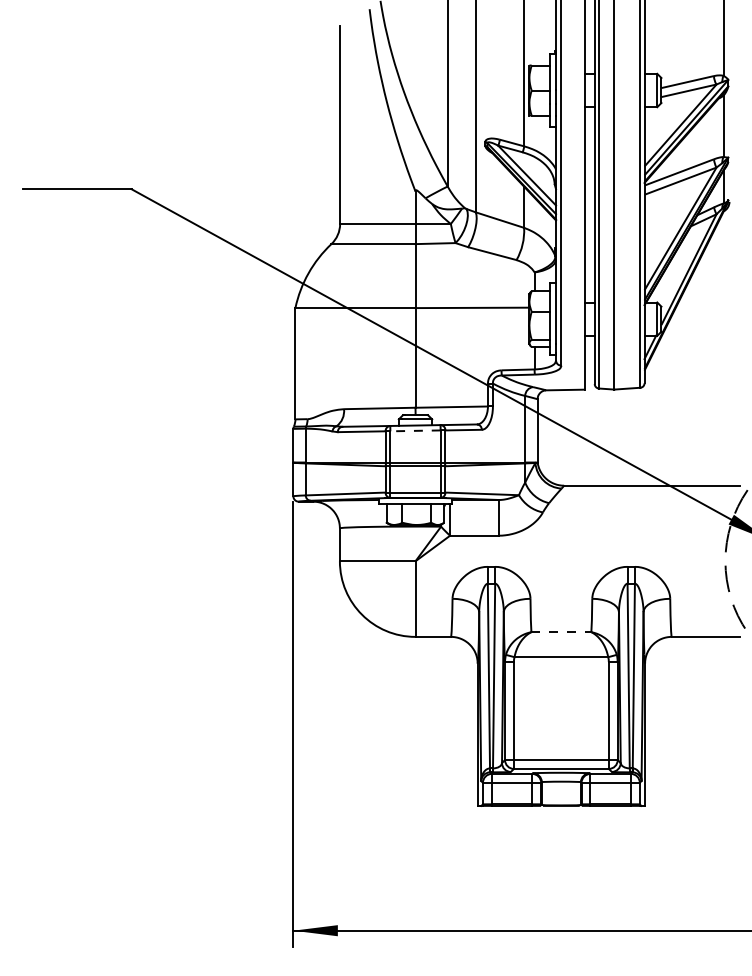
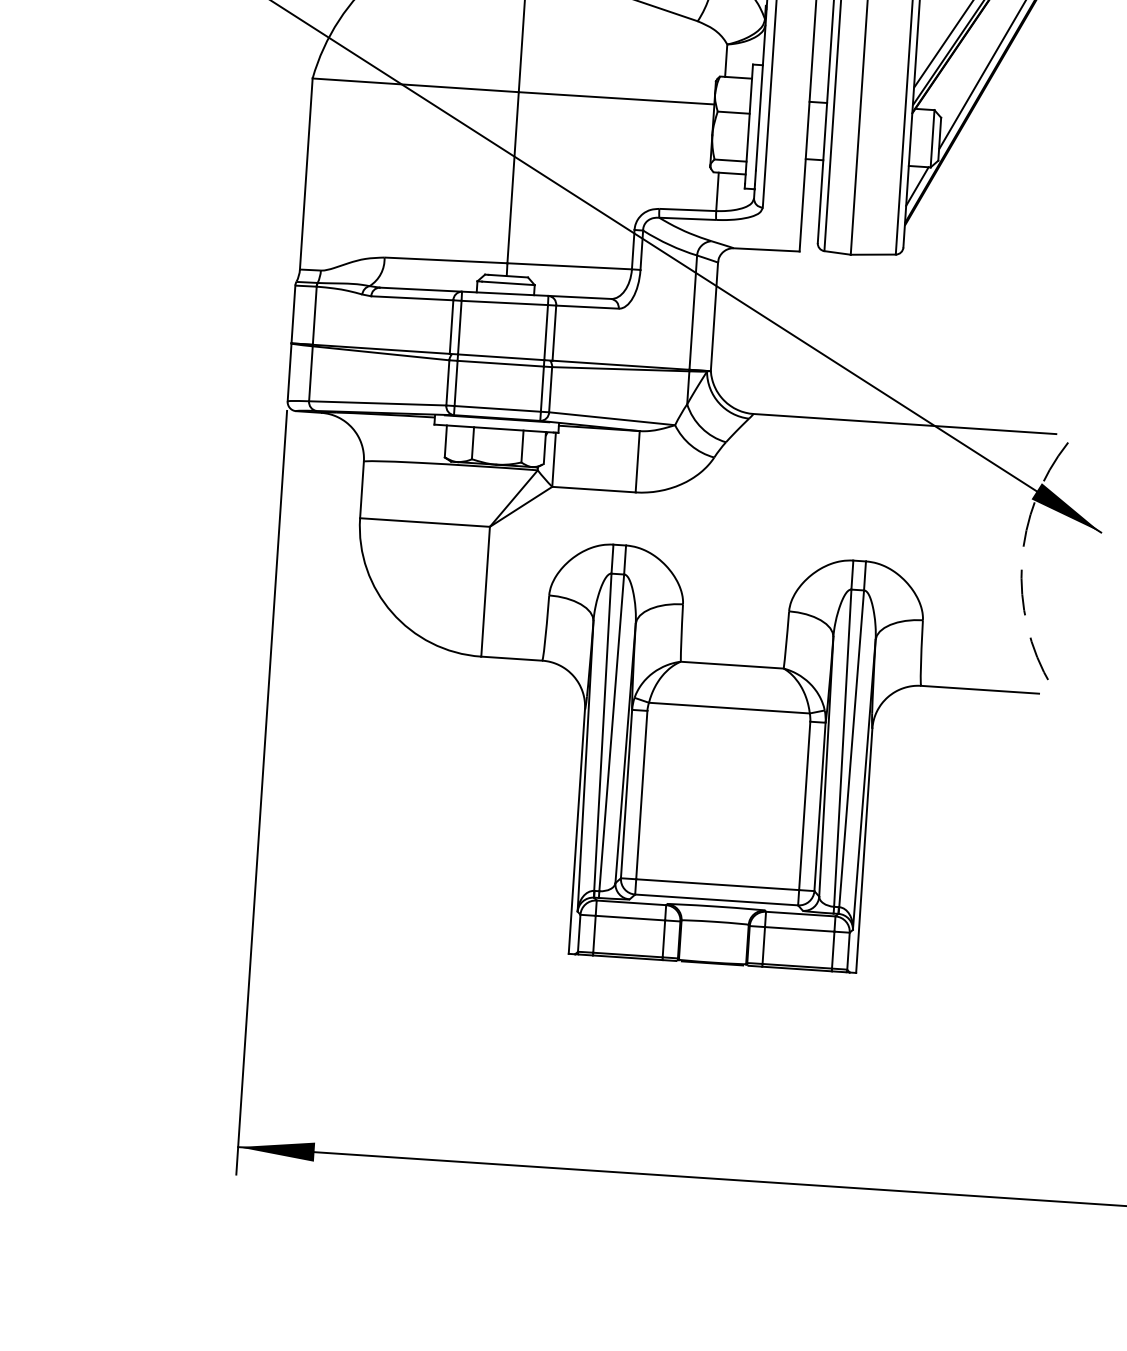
line: (415, 430) -> (504, 302), dashed -> solid
line: (561, 632) -> (732, 665), dashed -> solid

